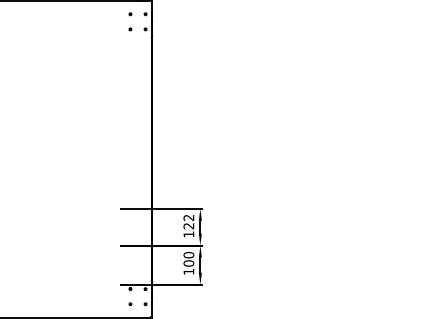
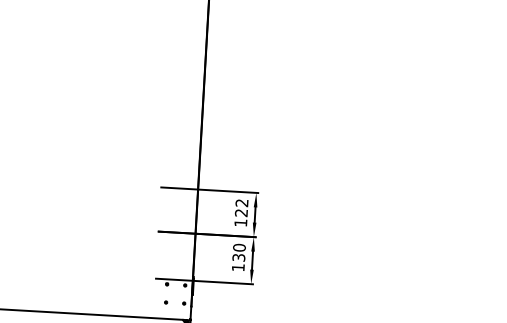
text: (188, 263) -> (238, 257), 100 -> 130

